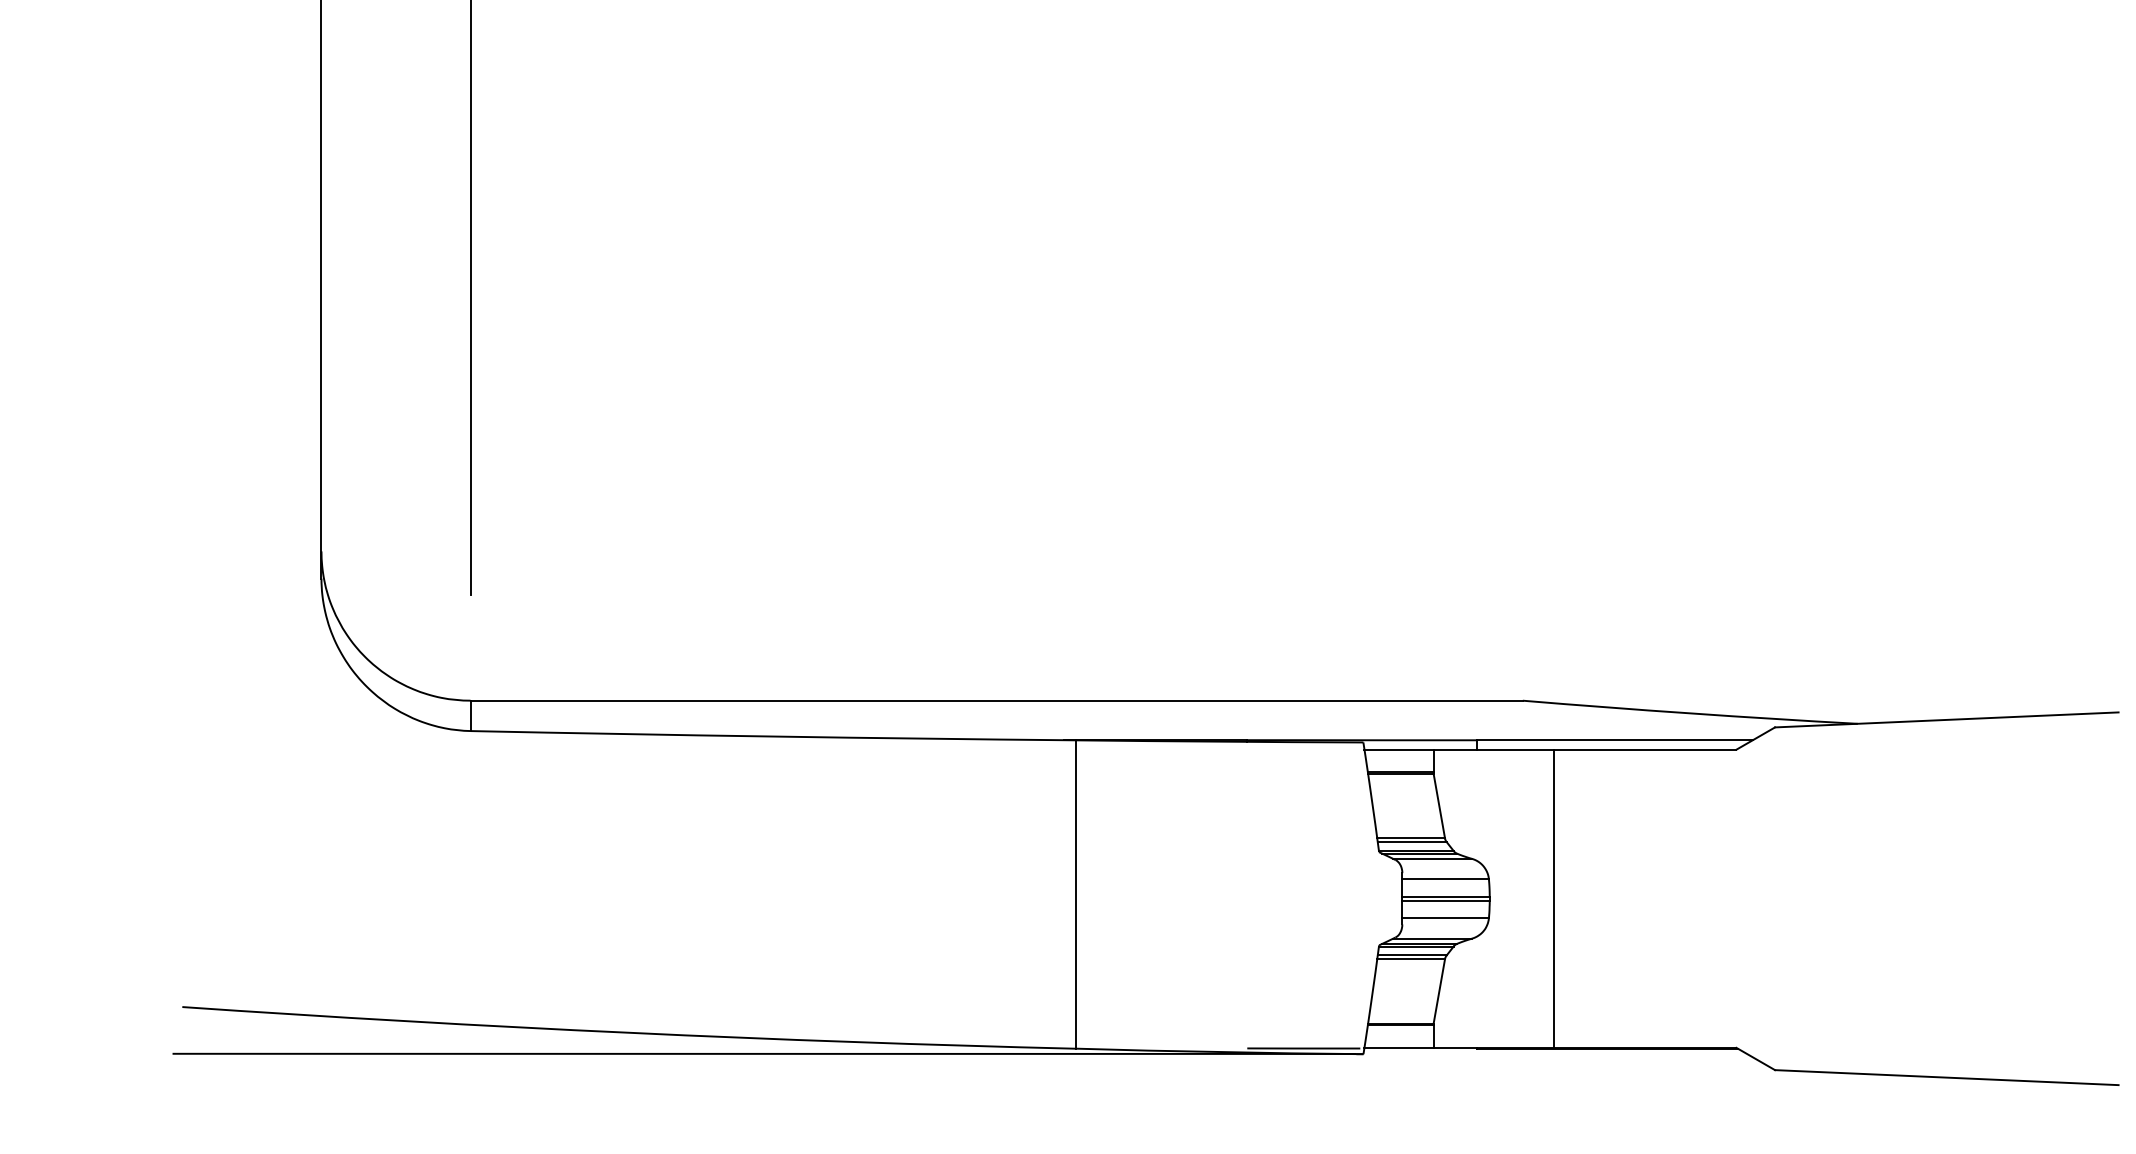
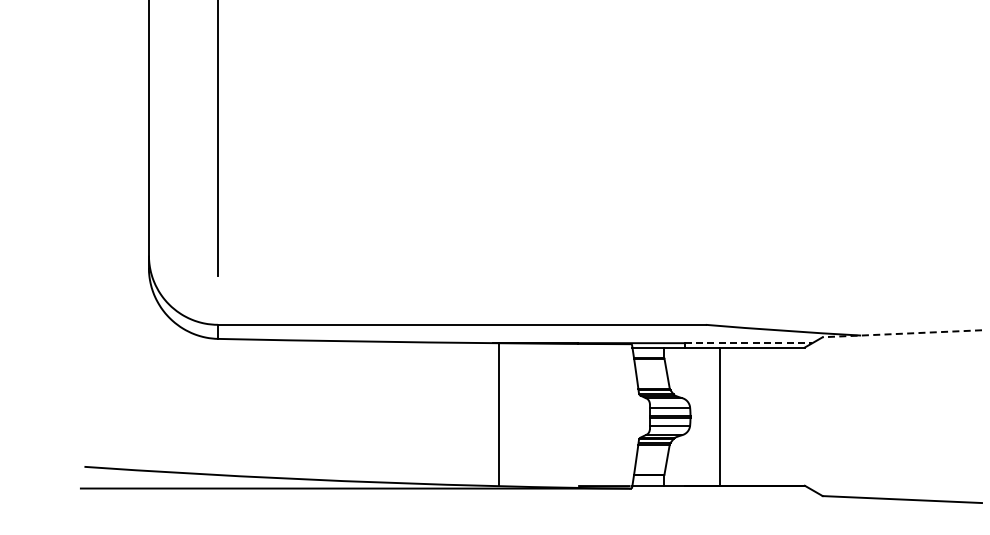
line: (1947, 719) -> (902, 333), solid -> dashed
line: (1614, 740) -> (748, 343), solid -> dashed

